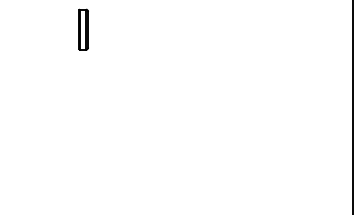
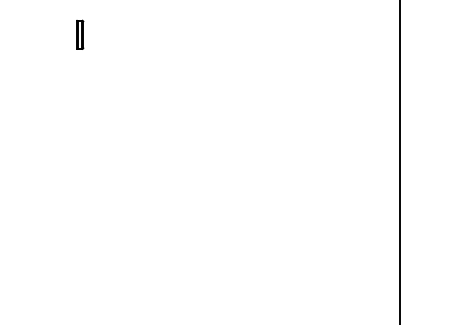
part: (84, 29) -> (80, 34), size x0.6

